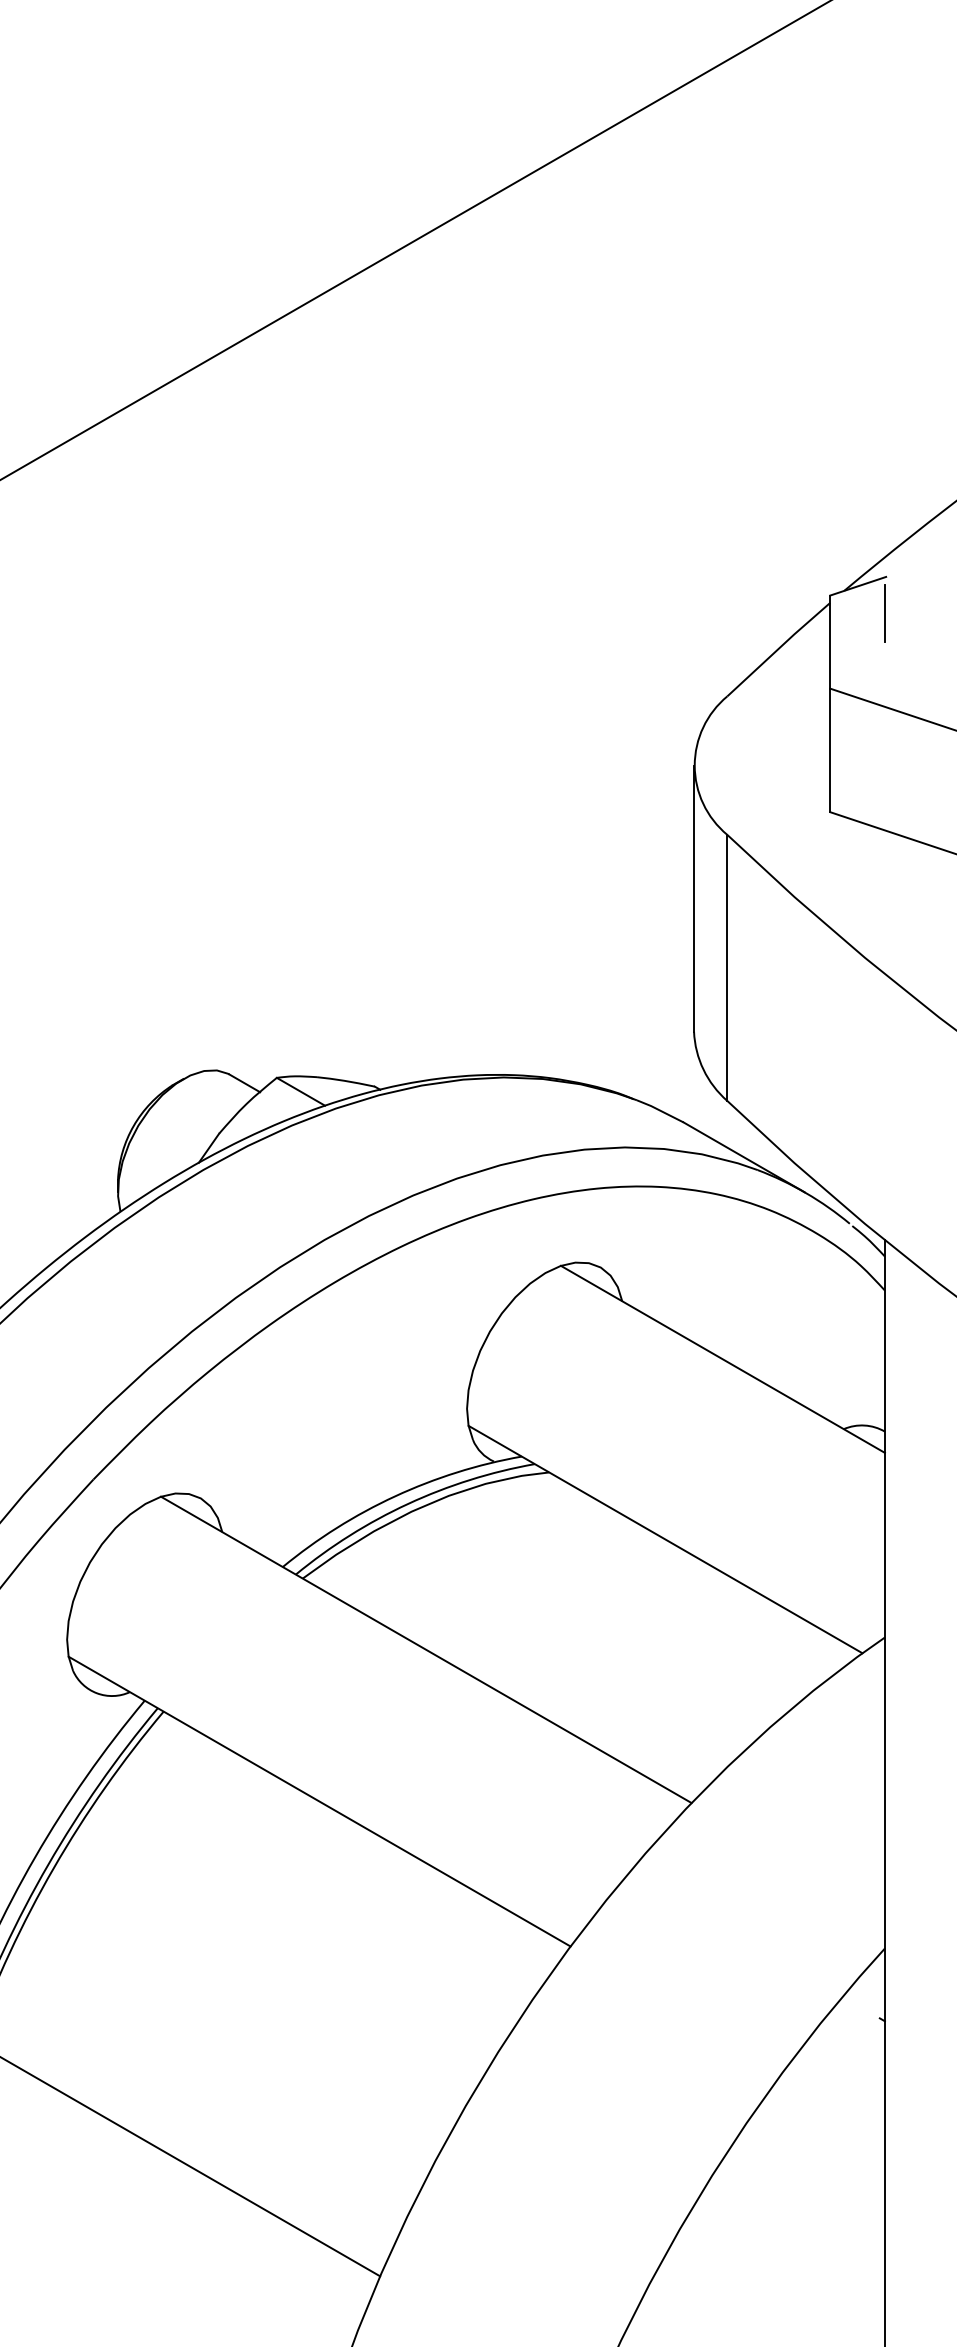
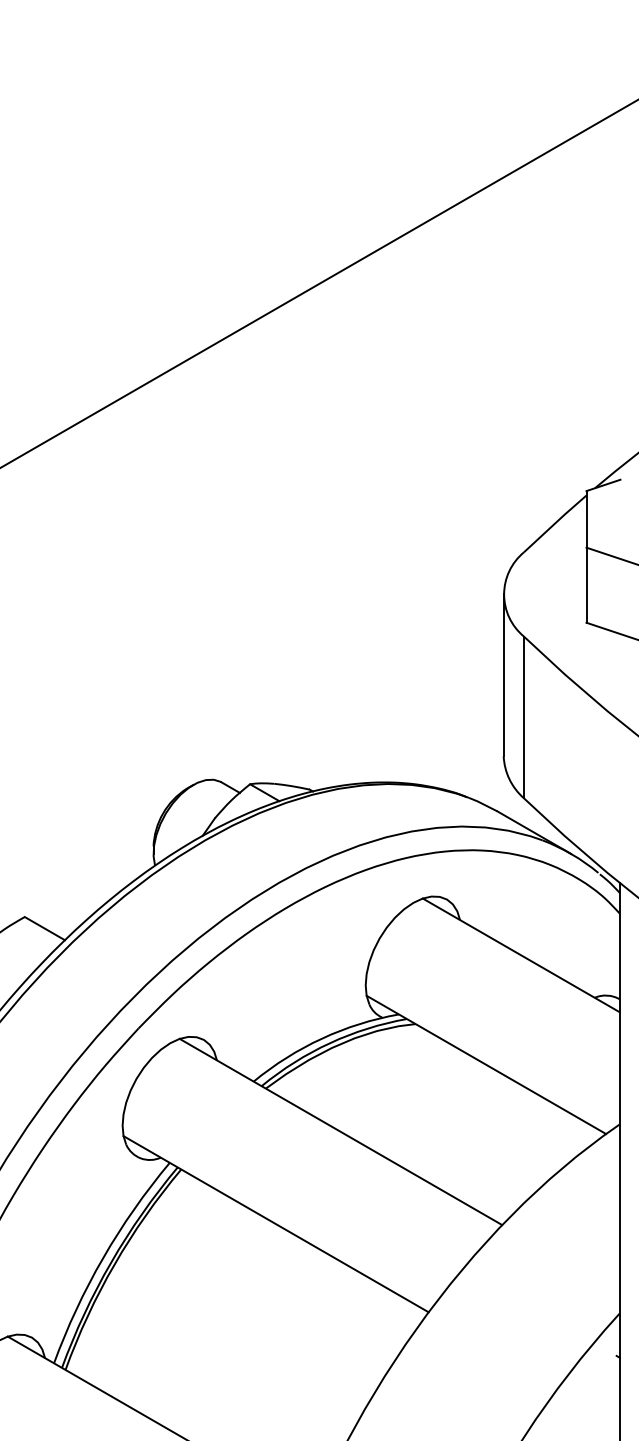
line: (884, 612) -> (619, 501), removed

